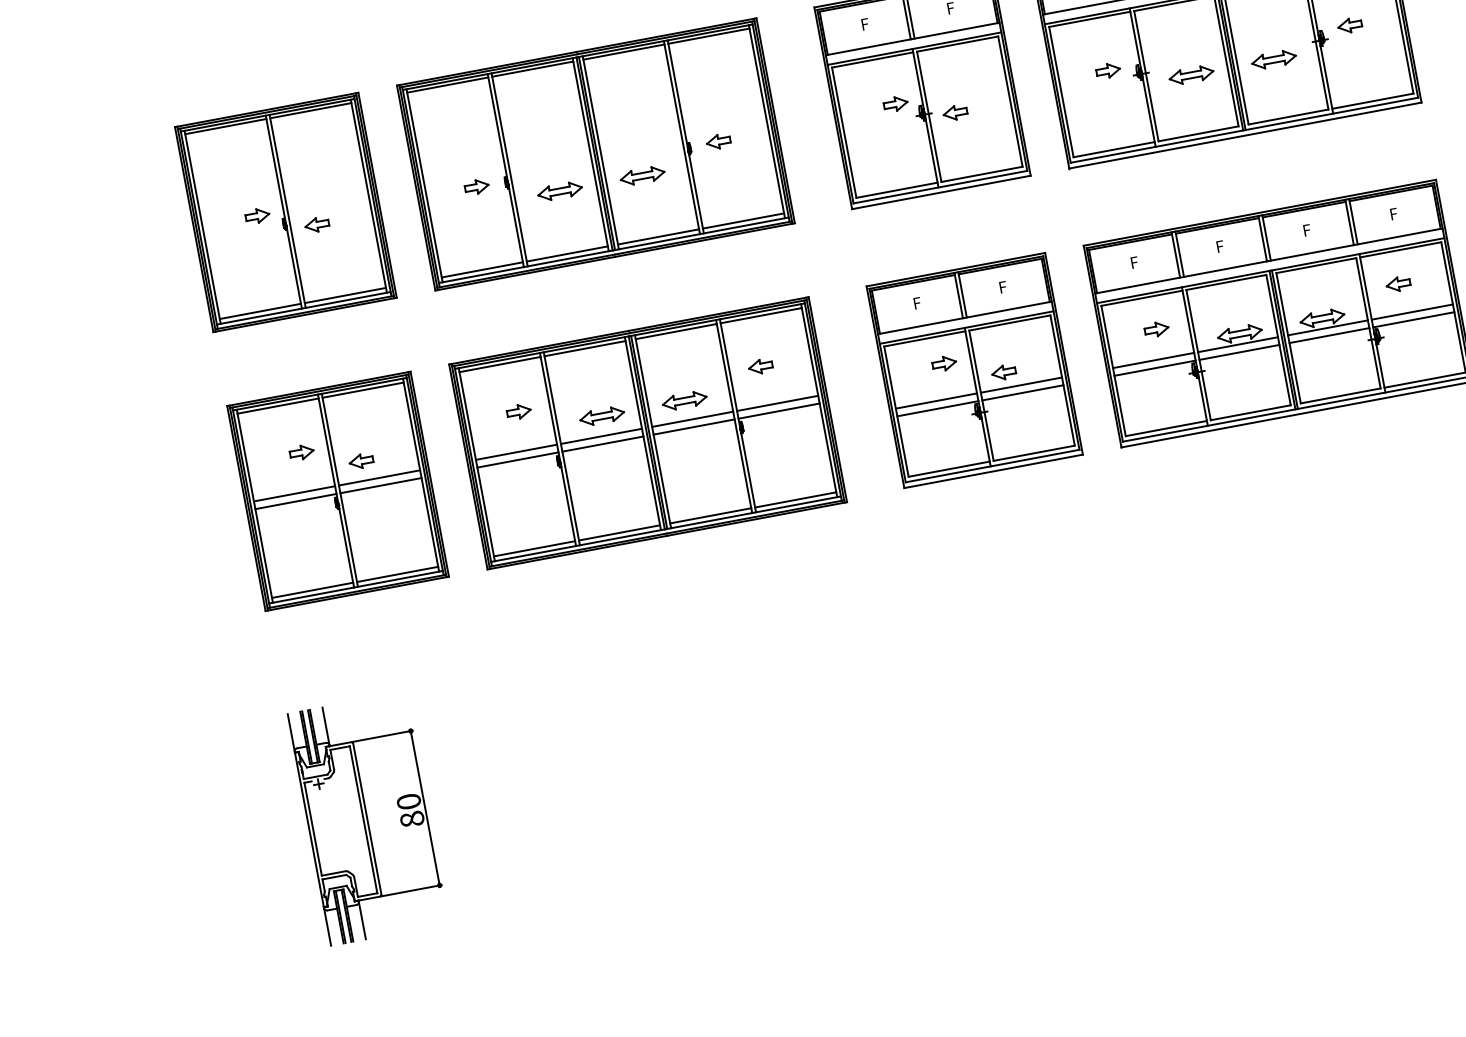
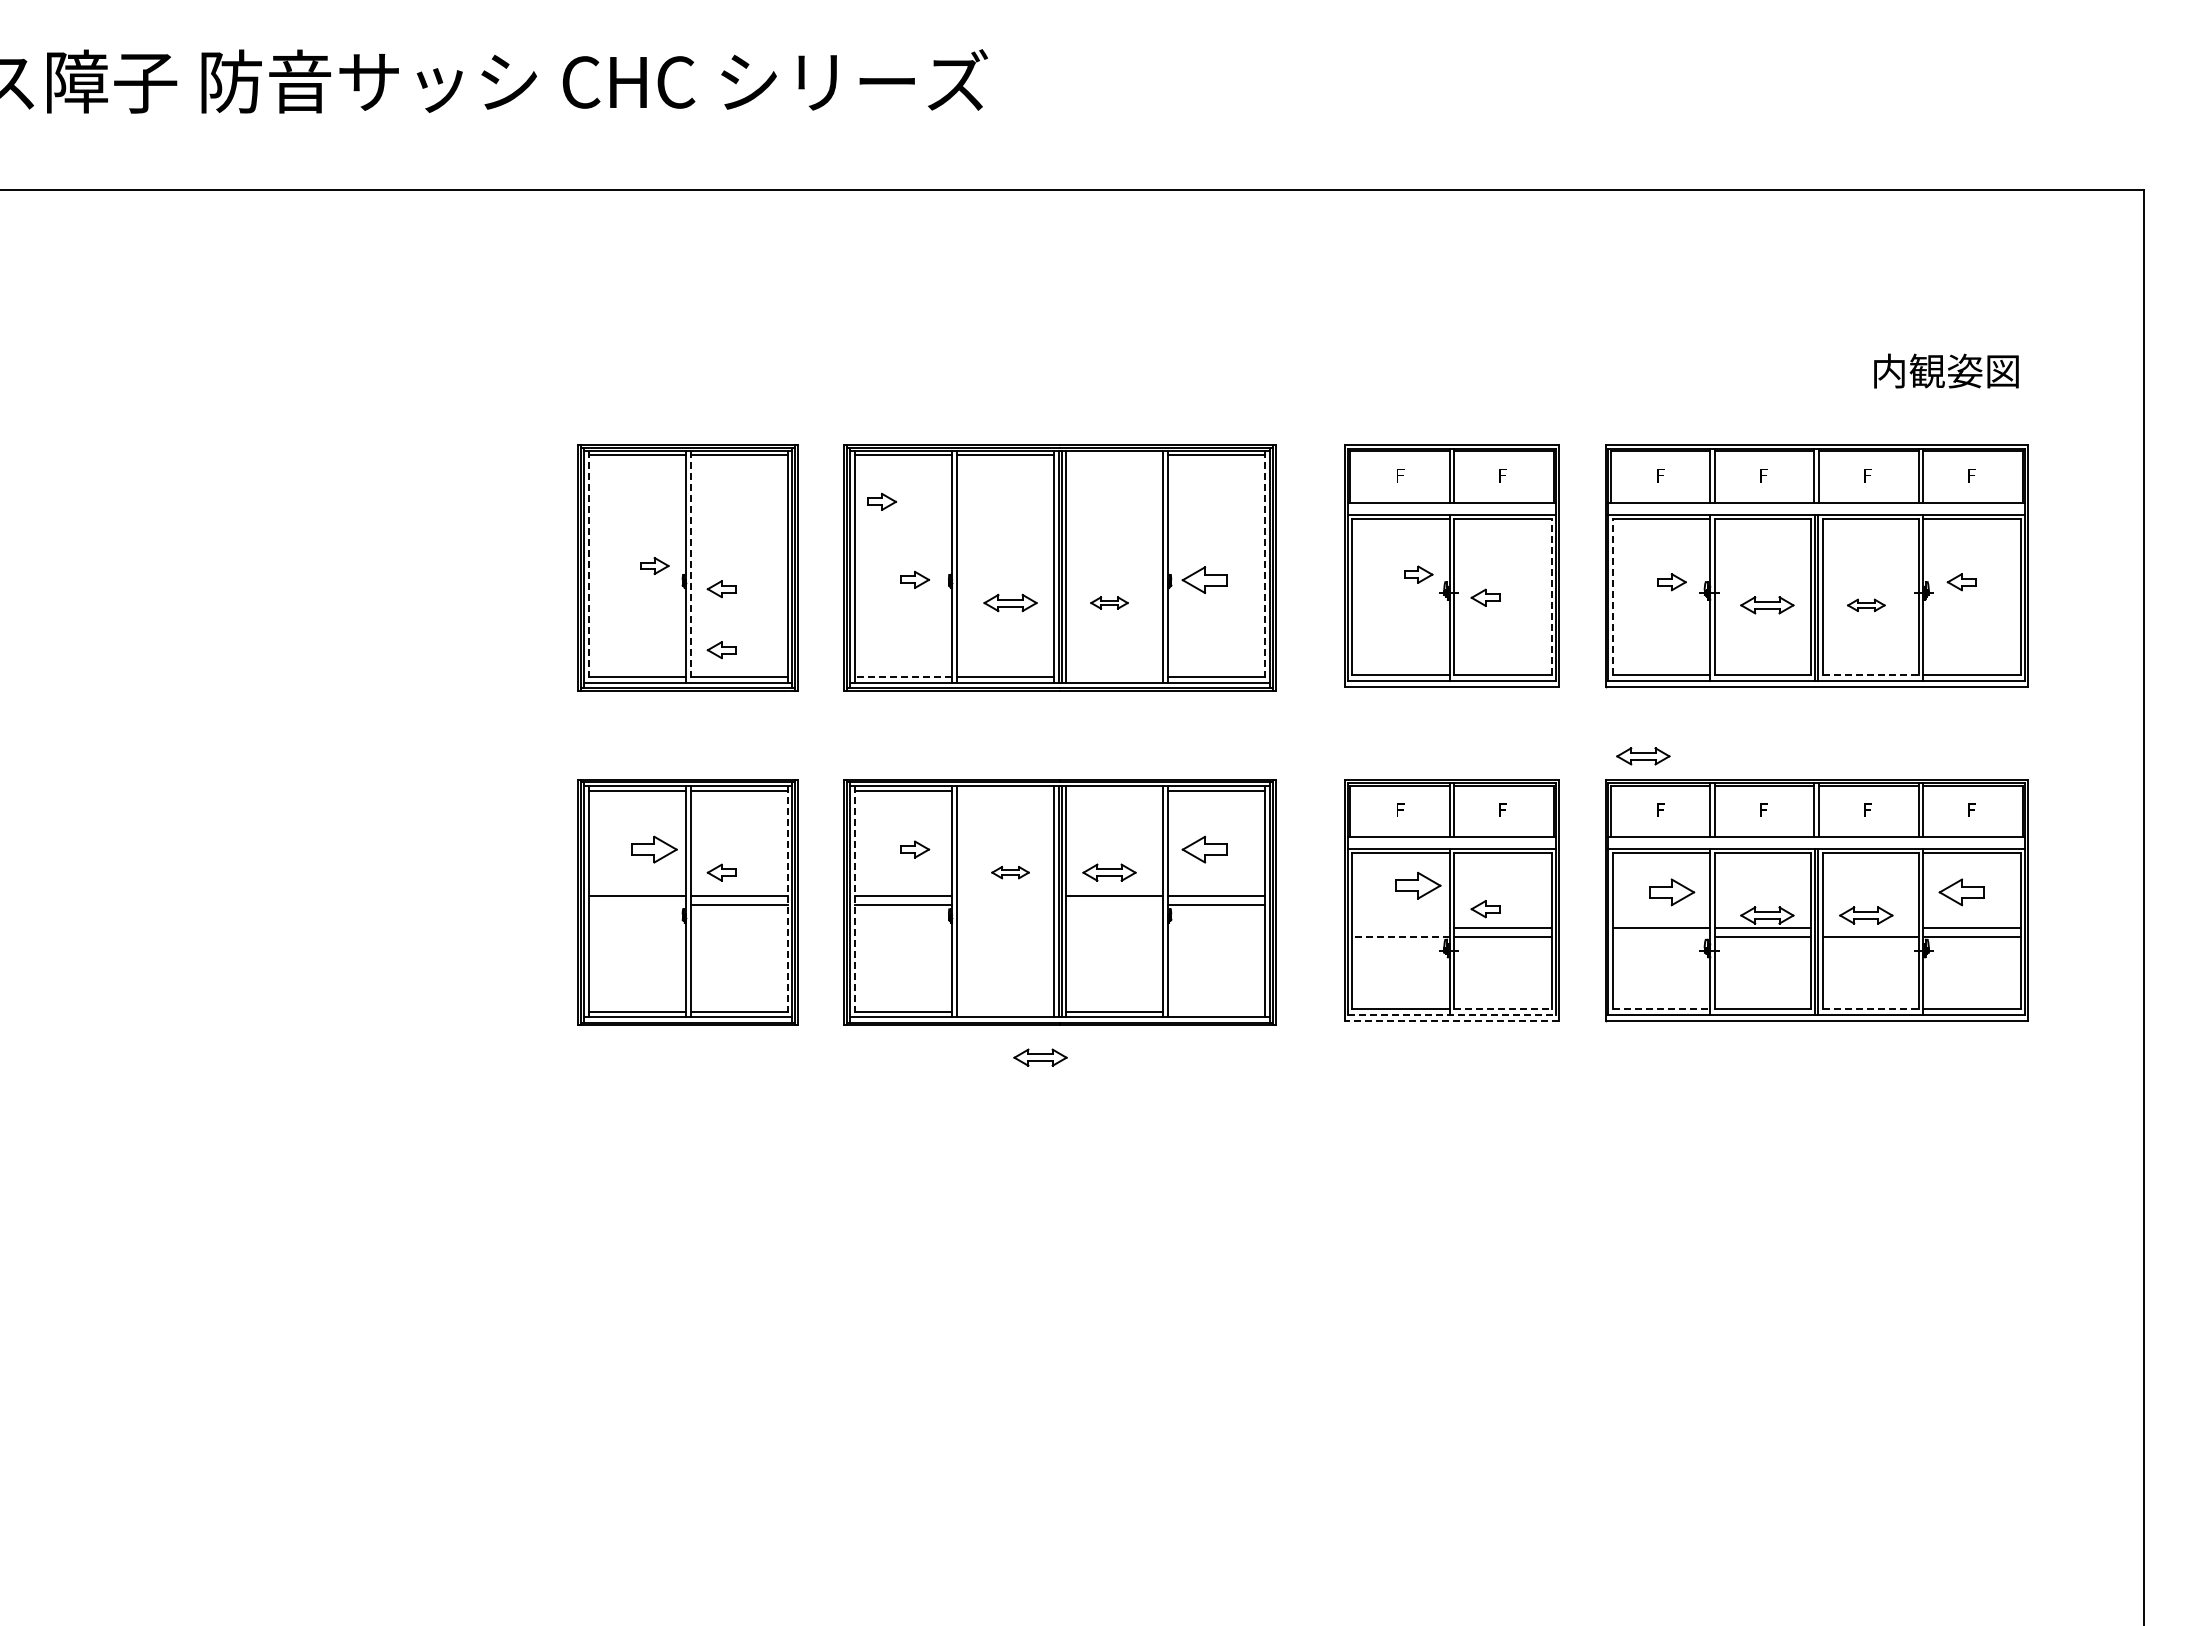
line: (623, 52) -> (1114, 455), removed
part: (1274, 59) -> (1866, 605), size x0.7
line: (1061, 92) -> (1612, 596), solid -> dashed
line: (1010, 101) -> (1551, 596), solid -> dashed
line: (1288, 116) -> (1870, 674), solid -> dashed
line: (767, 121) -> (1265, 567), solid -> dashed
part: (437, 126) -> (882, 501), added
part: (718, 141) -> (1204, 579), size x1.6
part: (642, 175) -> (1109, 602), size x0.7
line: (287, 211) -> (690, 567), solid -> dashed
part: (1111, 220) -> (1643, 756), added
line: (202, 227) -> (588, 567), solid -> dashed
line: (658, 237) -> (1114, 677), removed
line: (482, 270) -> (903, 677), solid -> dashed
part: (326, 276) -> (721, 650), added
part: (1398, 284) -> (1961, 892), size x1.6
line: (1327, 327) -> (1870, 927), removed
part: (1156, 329) -> (1671, 892), size x1.6
line: (676, 331) -> (1114, 790), removed
line: (584, 348) -> (1004, 790), removed
part: (944, 364) -> (1418, 886), size x1.6
part: (760, 366) -> (1204, 849), size x1.6
line: (1154, 367) -> (1661, 936), removed
line: (1340, 396) -> (1870, 1009), solid -> dashed
line: (935, 401) -> (1400, 927), removed
line: (938, 408) -> (1401, 936), solid -> dashed
part: (602, 416) -> (1010, 872), size x0.7
line: (693, 427) -> (1114, 905), removed
line: (1166, 428) -> (1661, 1009), solid -> dashed
line: (600, 436) -> (1004, 895), removed
line: (602, 444) -> (1004, 905), removed
part: (301, 452) -> (654, 849), size x1.6
line: (1034, 453) -> (1503, 1009), solid -> dashed
line: (476, 464) -> (854, 901), solid -> dashed
line: (992, 466) -> (1452, 1015), solid -> dashed
line: (993, 471) -> (1451, 1021), solid -> dashed
line: (420, 475) -> (787, 901), solid -> dashed
line: (795, 499) -> (1216, 1011), removed
line: (295, 501) -> (636, 905), removed
line: (618, 532) -> (1004, 1011), removed
part: (656, 565) -> (1040, 1057), added
part: (367, 818) -> (651, 1288), removed

